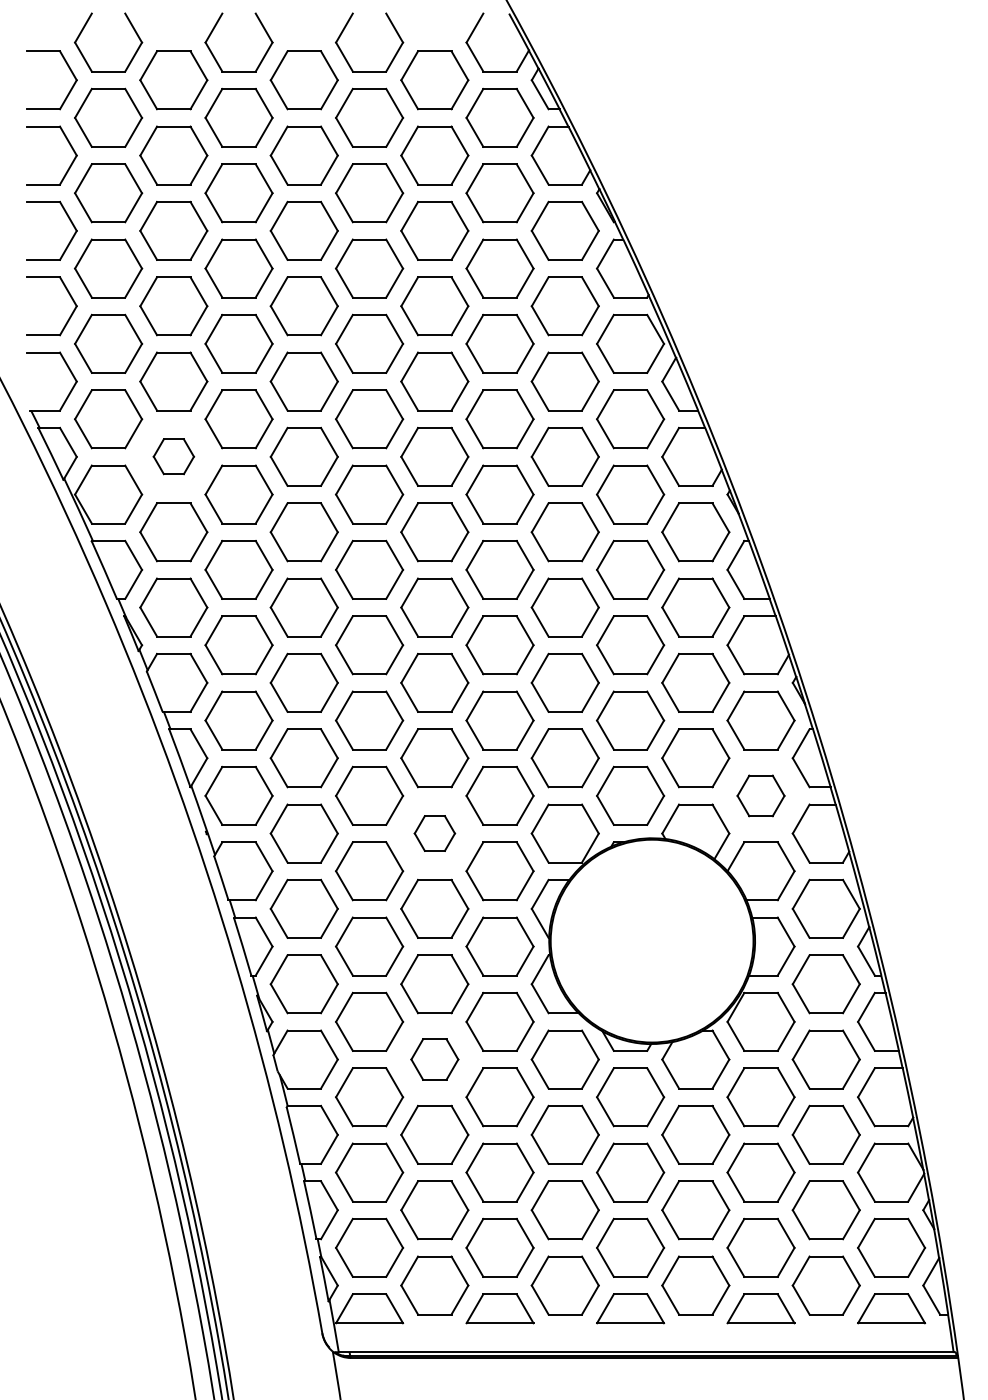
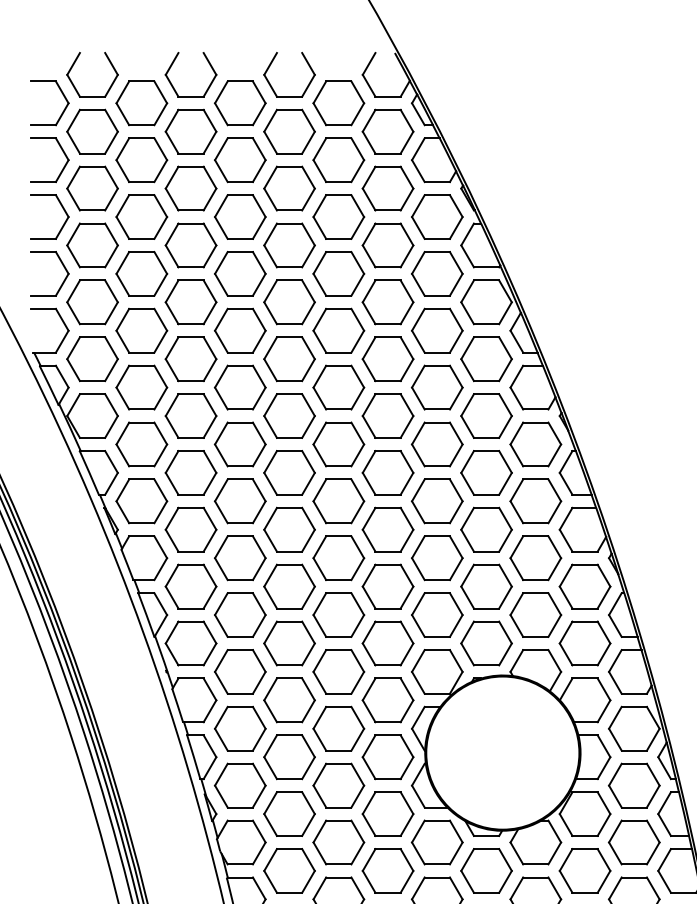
part: (173, 456) -> (141, 387), size x1.67
part: (760, 795) -> (584, 643), size x1.43
part: (434, 833) -> (338, 671), size x1.67
part: (434, 1059) -> (338, 842), size x1.43

